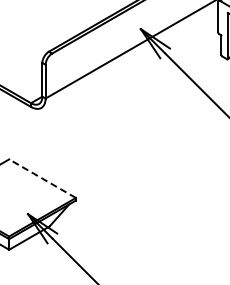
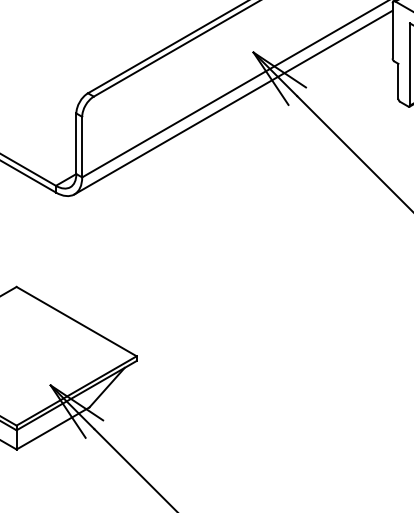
line: (129, 56) -> (233, 101), added
line: (42, 178) -> (76, 321), dashed -> solid

